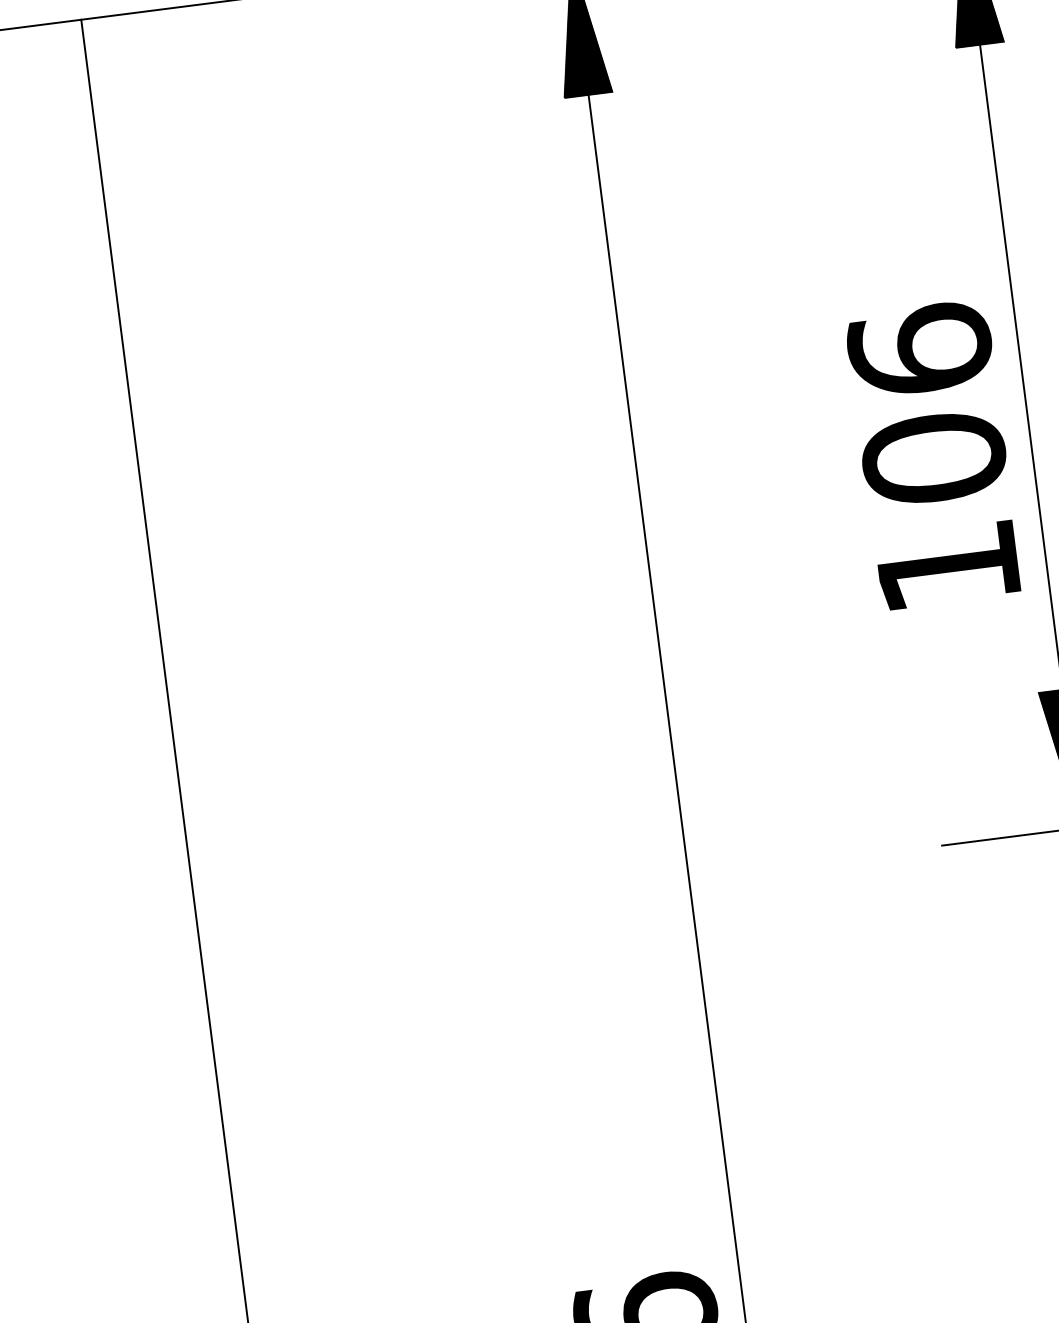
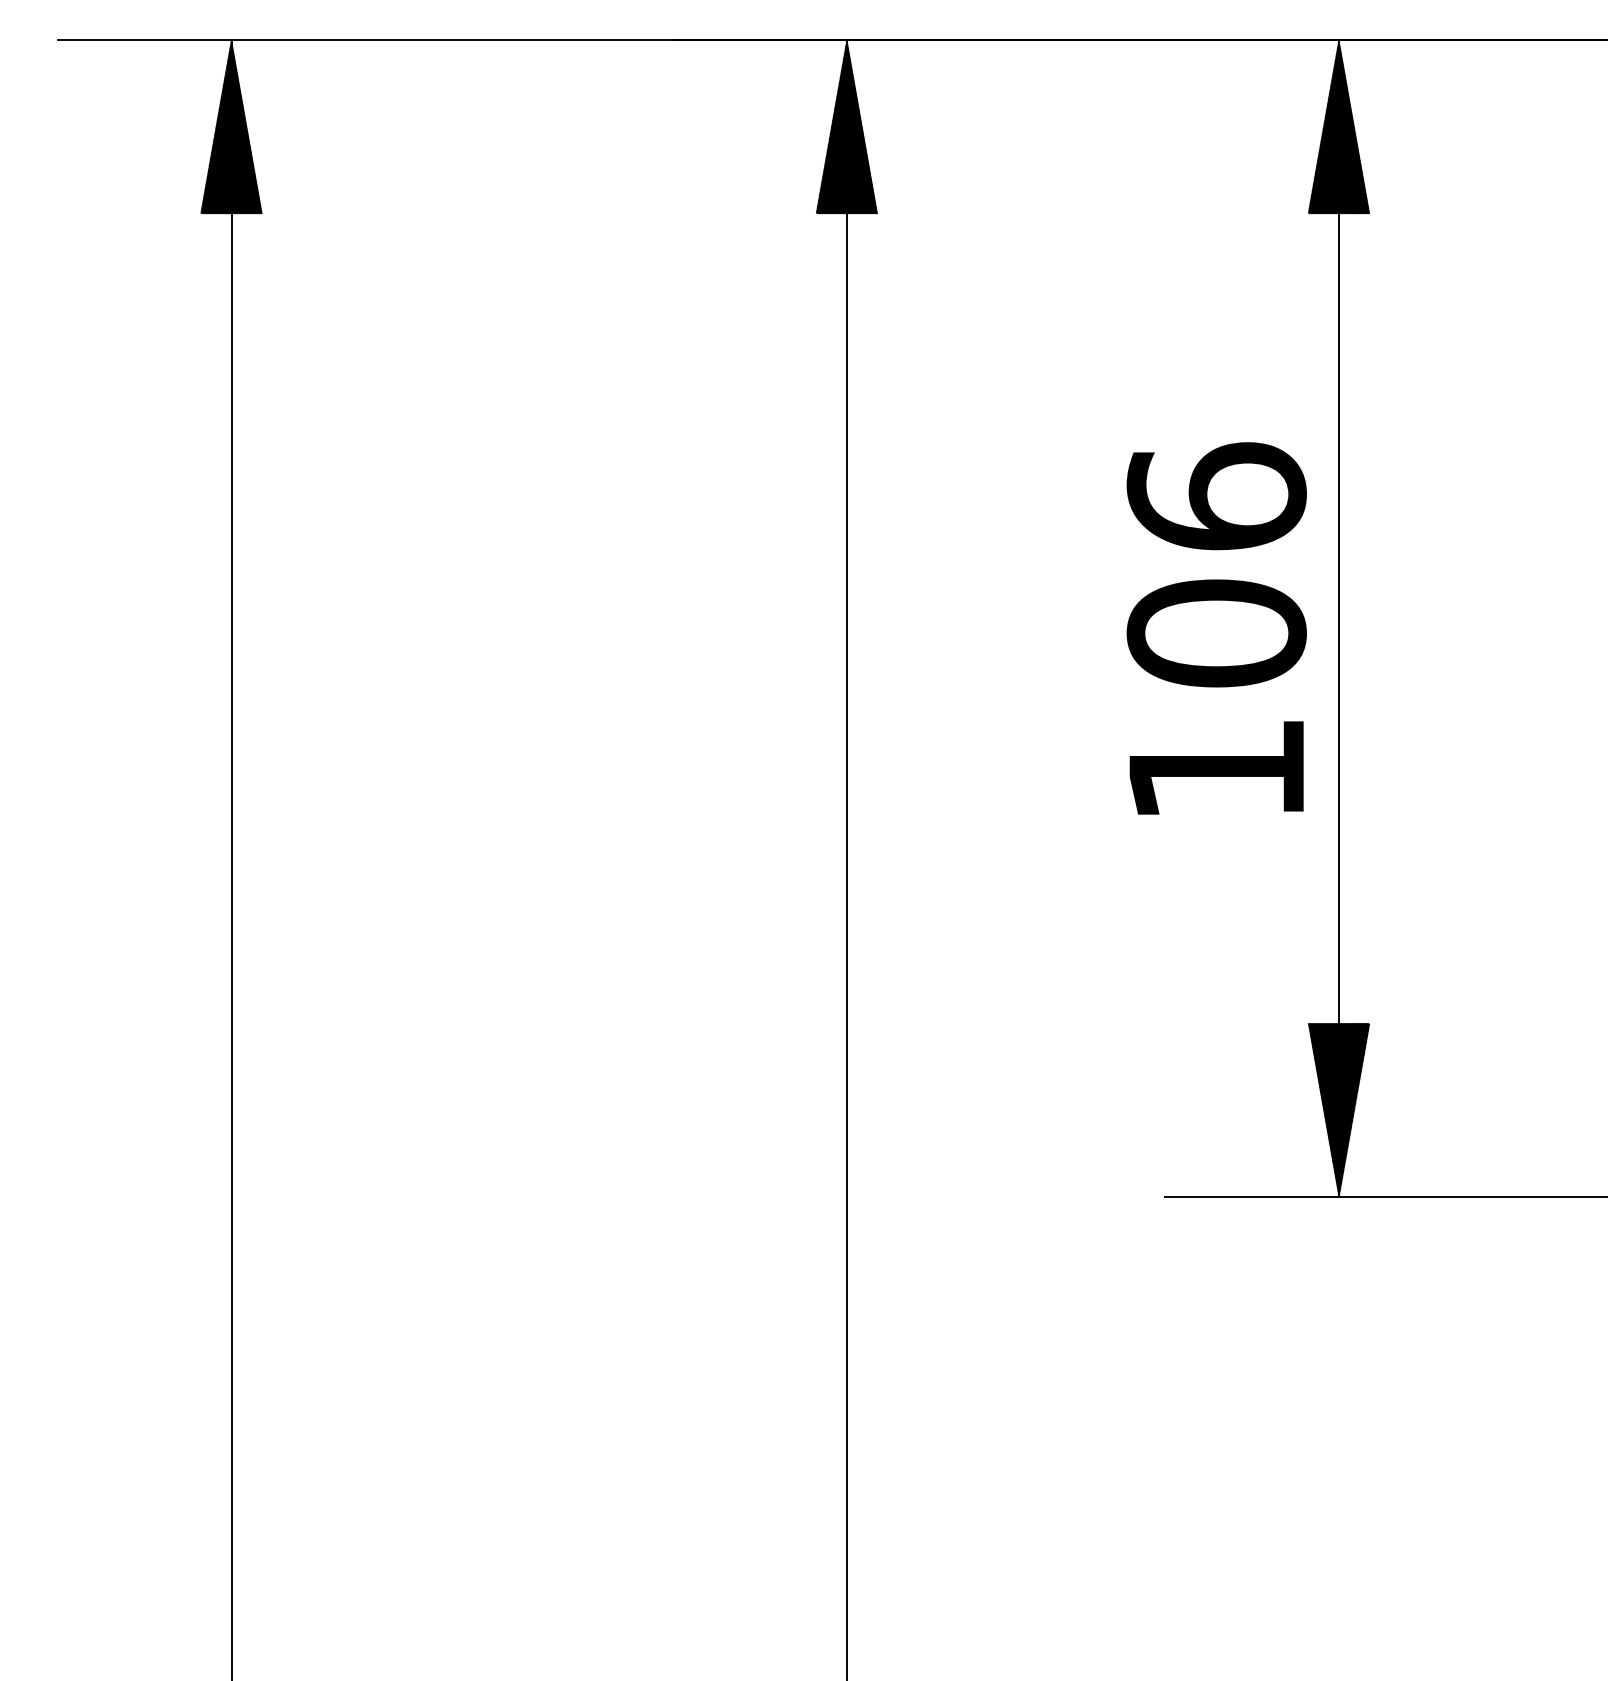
hatch: (90, 88) -> (231, 126), added
text: (933, 454) -> (1216, 628), moved

